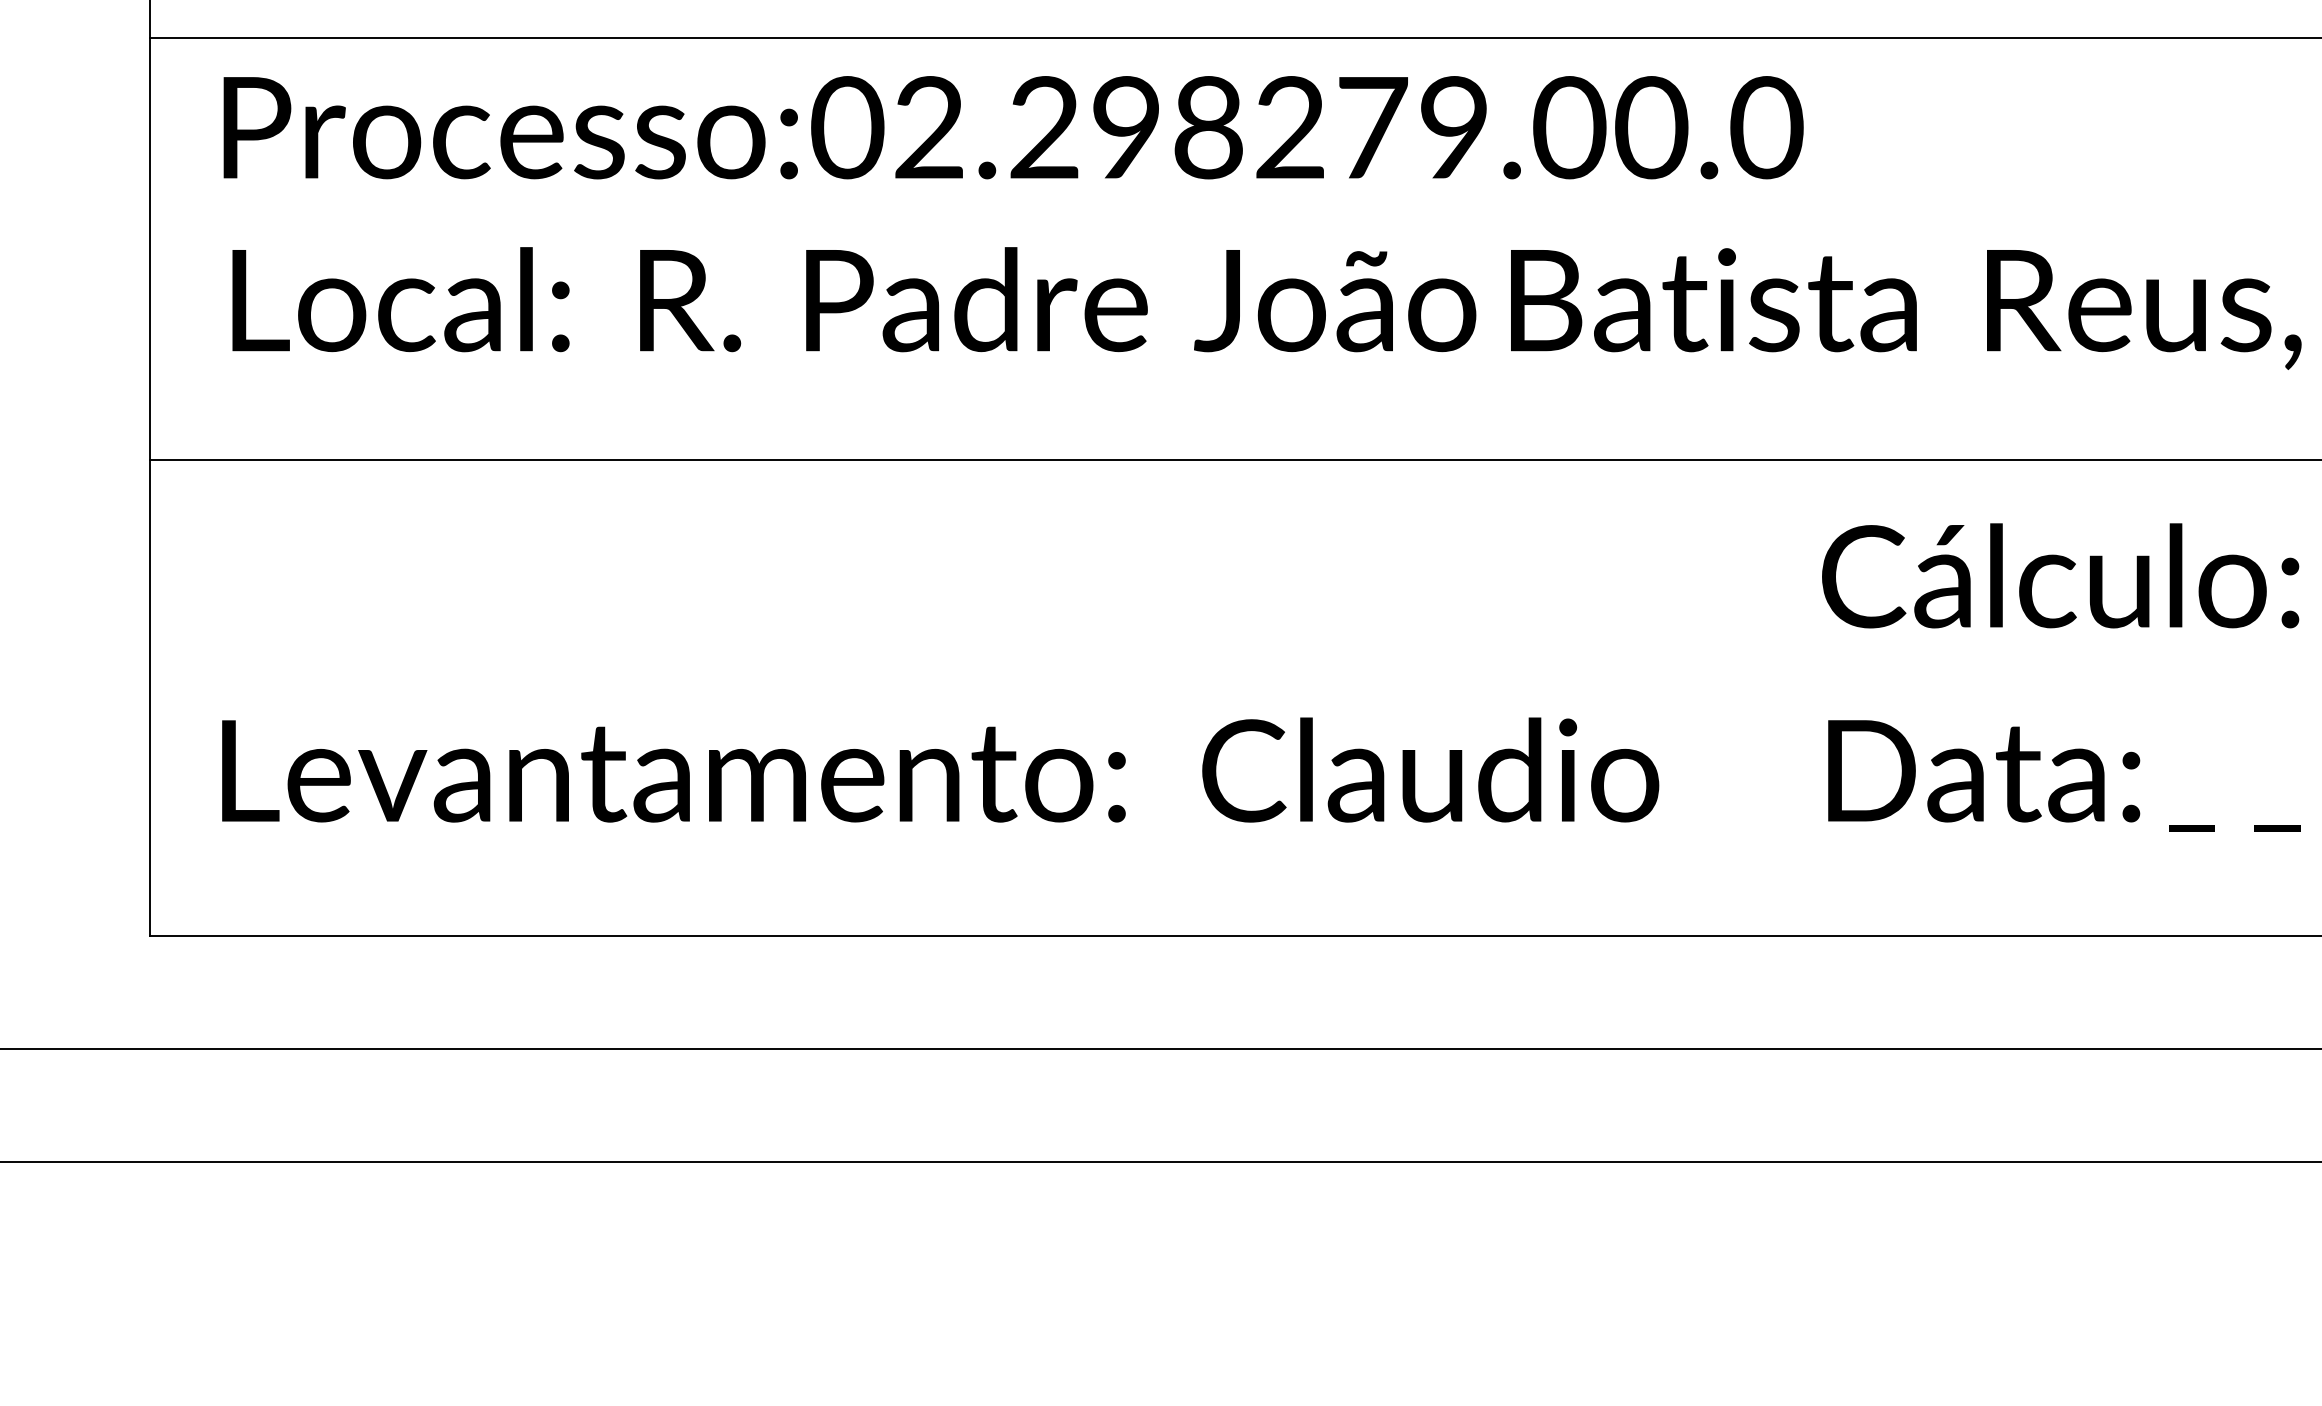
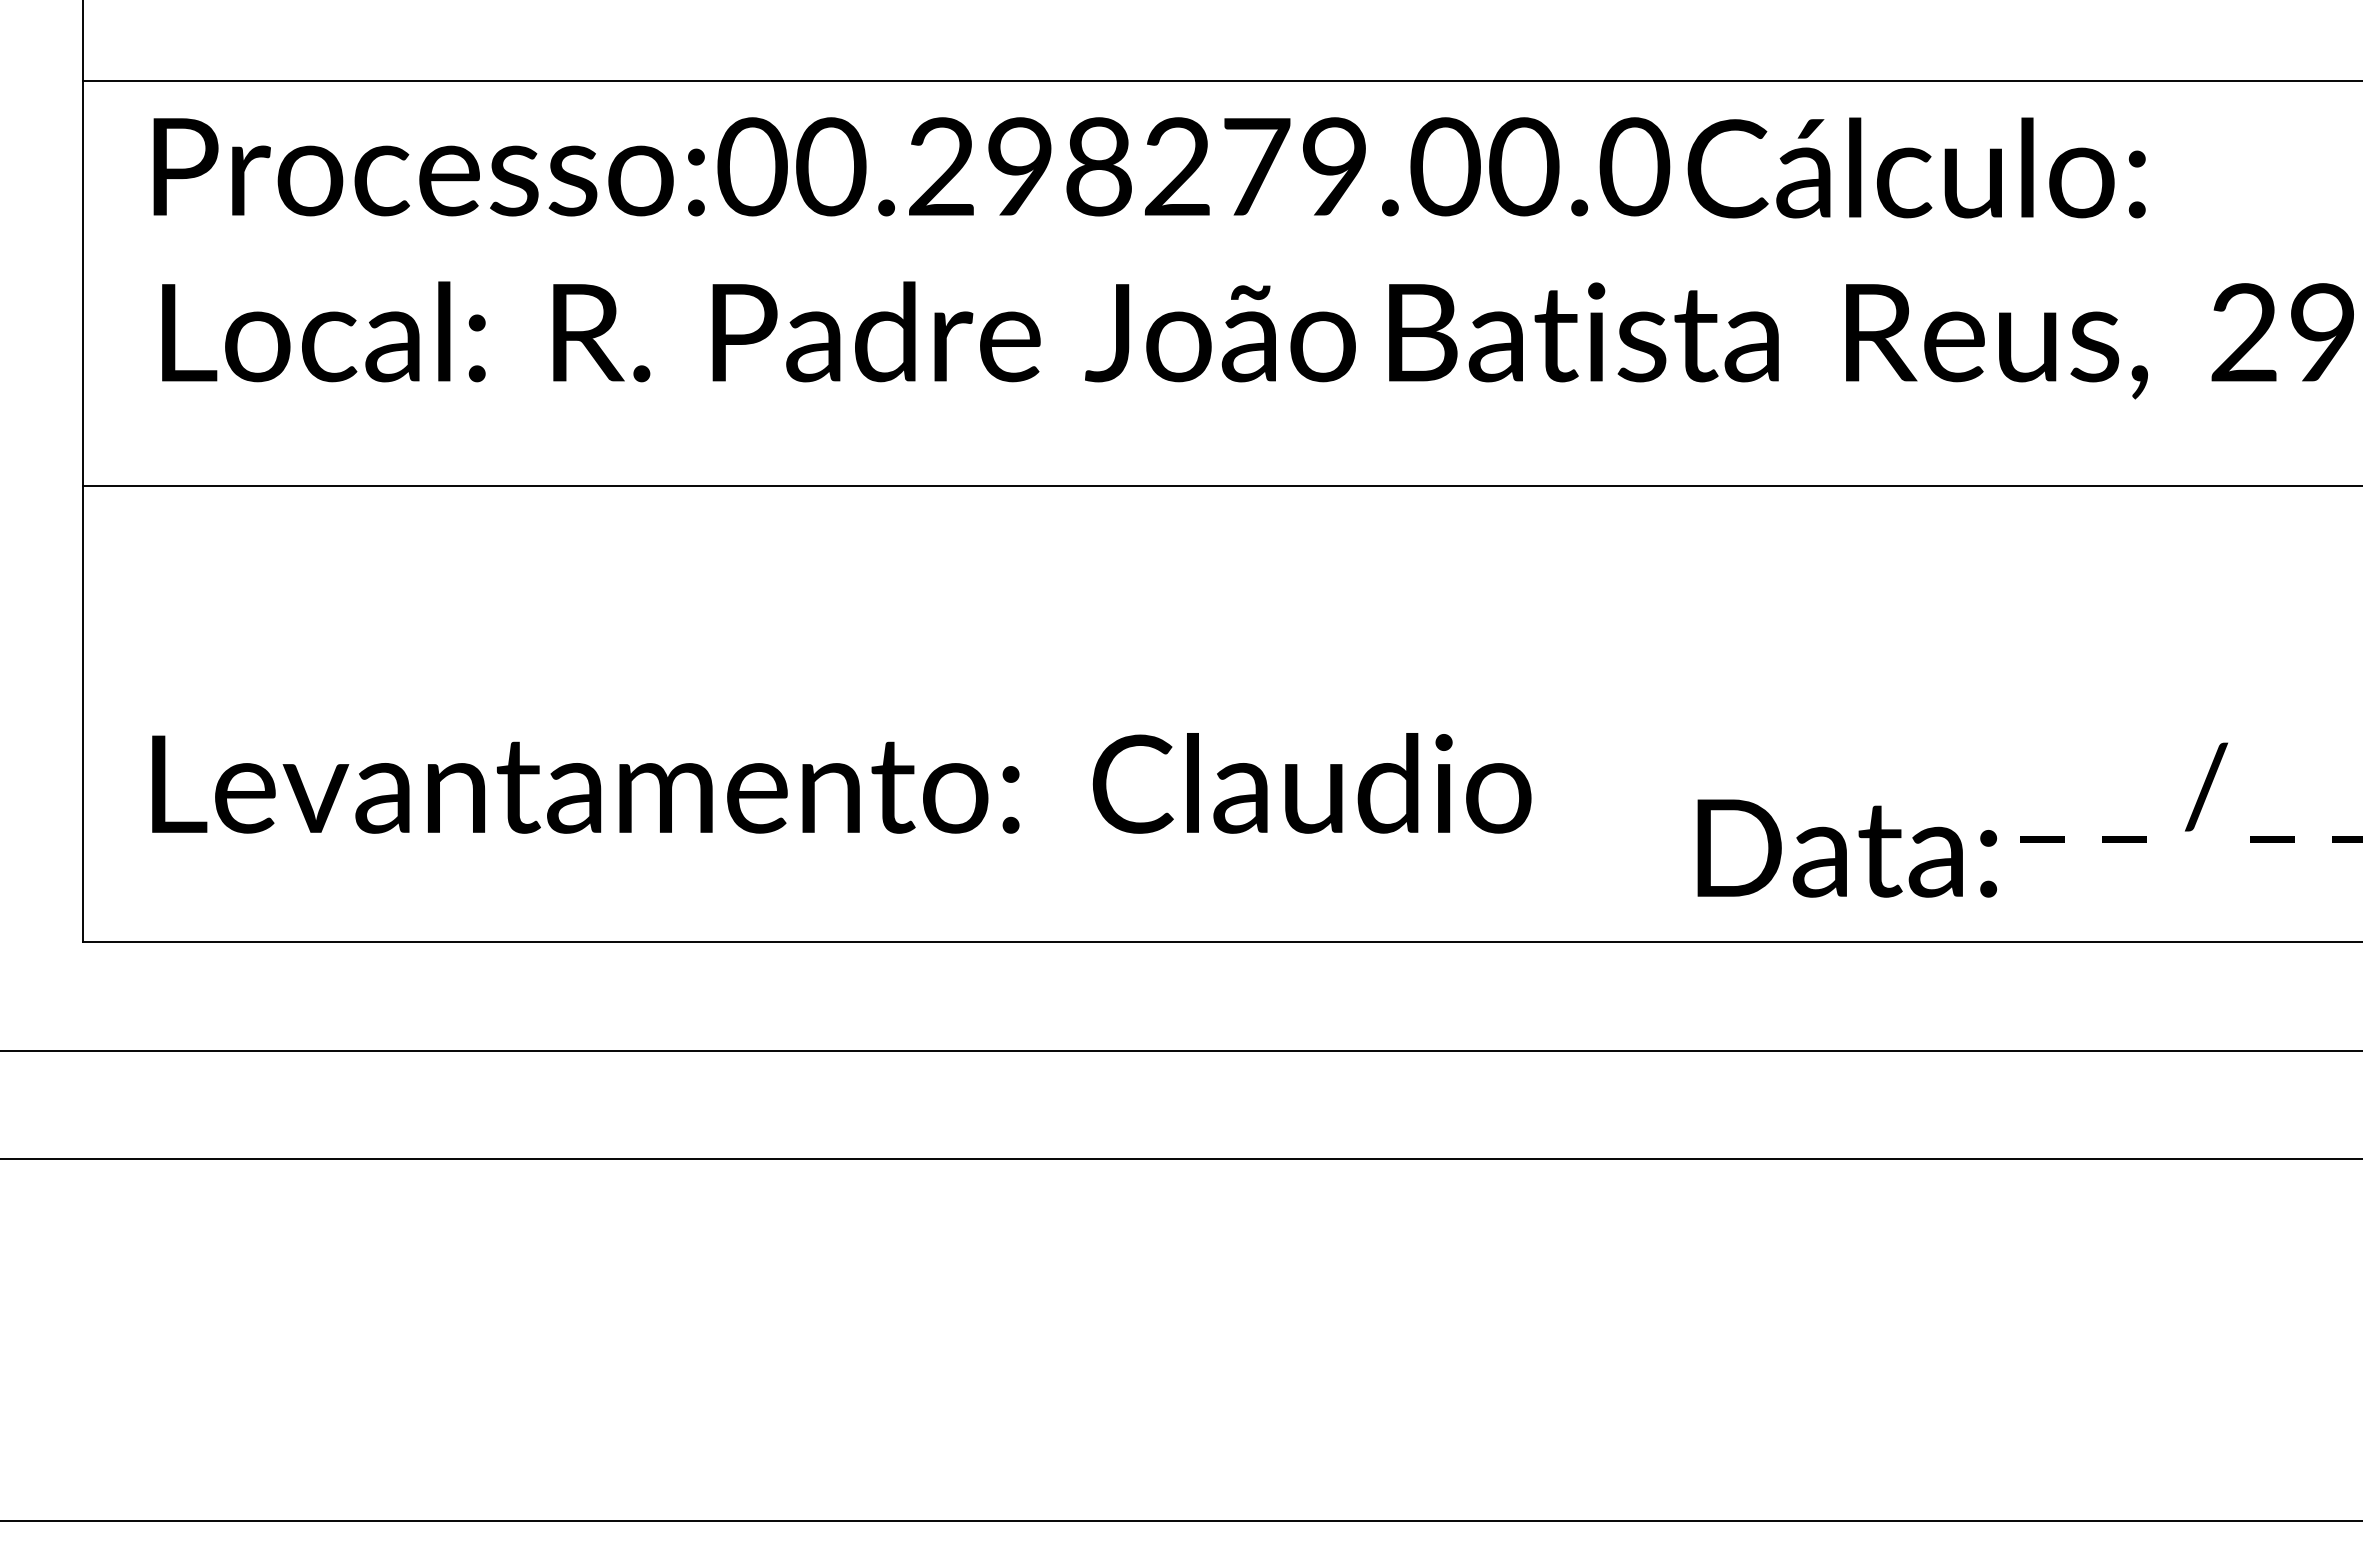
text: (929, 127) -> (831, 166), Processo:02.298279.00.0 -> Processo:00.298279.00.0
text: (2060, 575) -> (1916, 167), moved
text: (1984, 771) -> (1847, 848), moved

